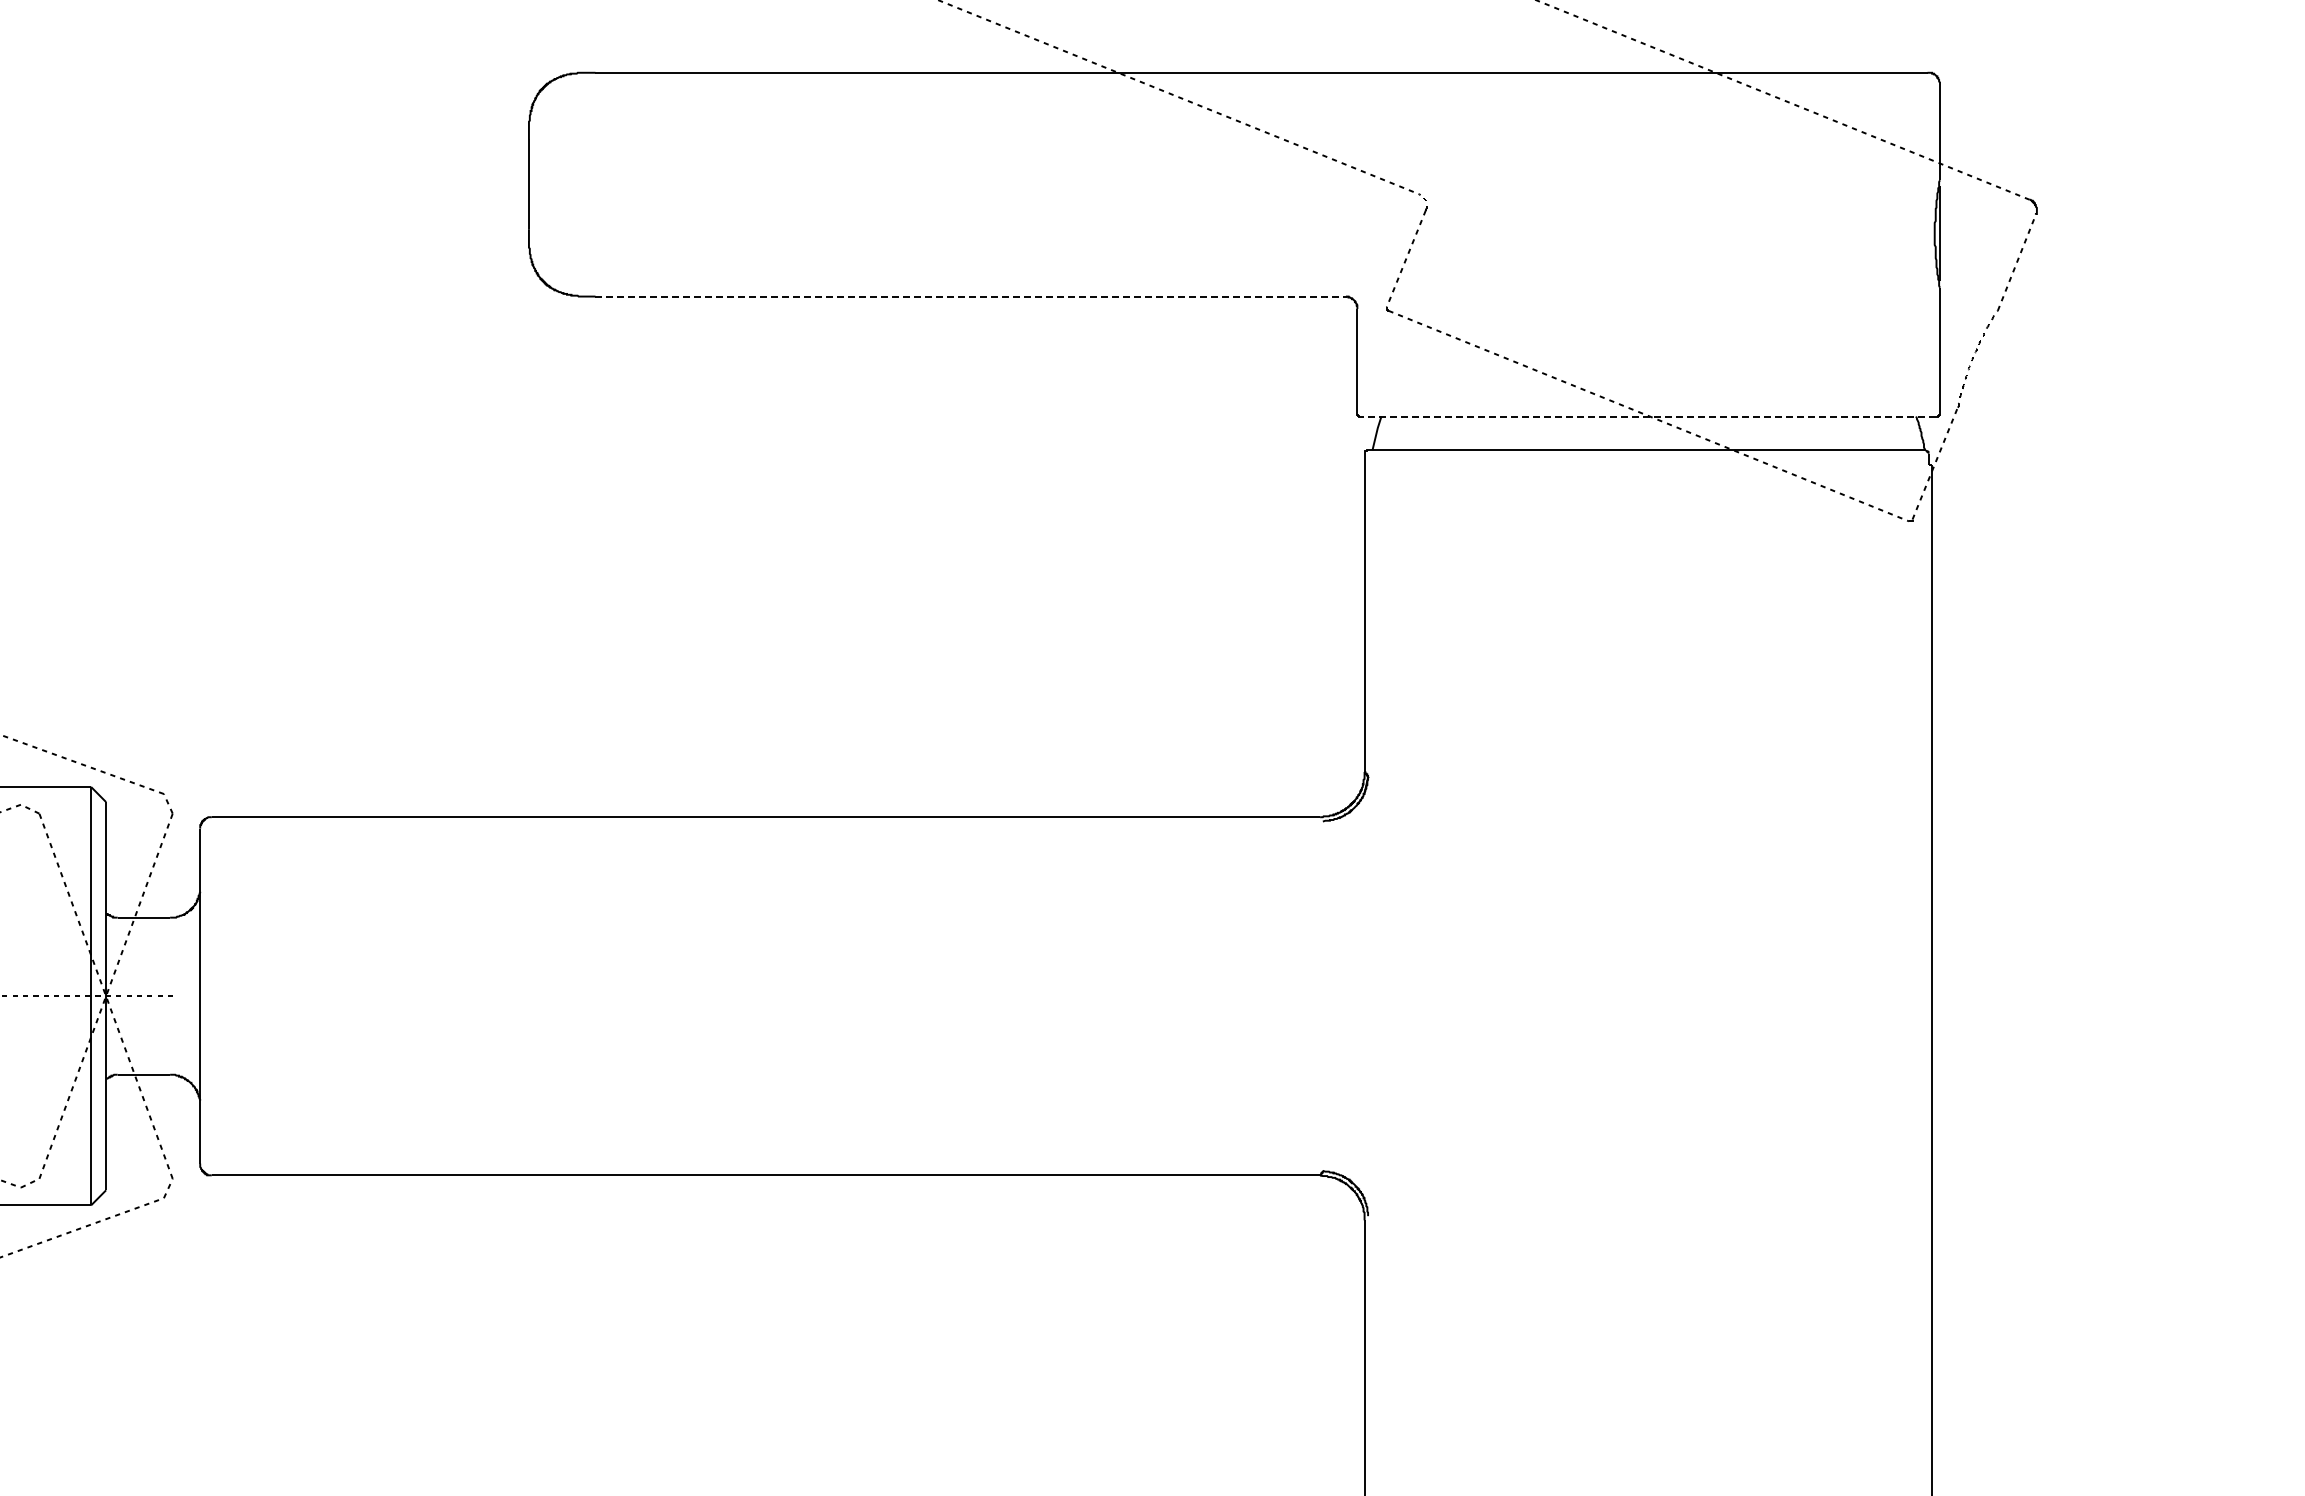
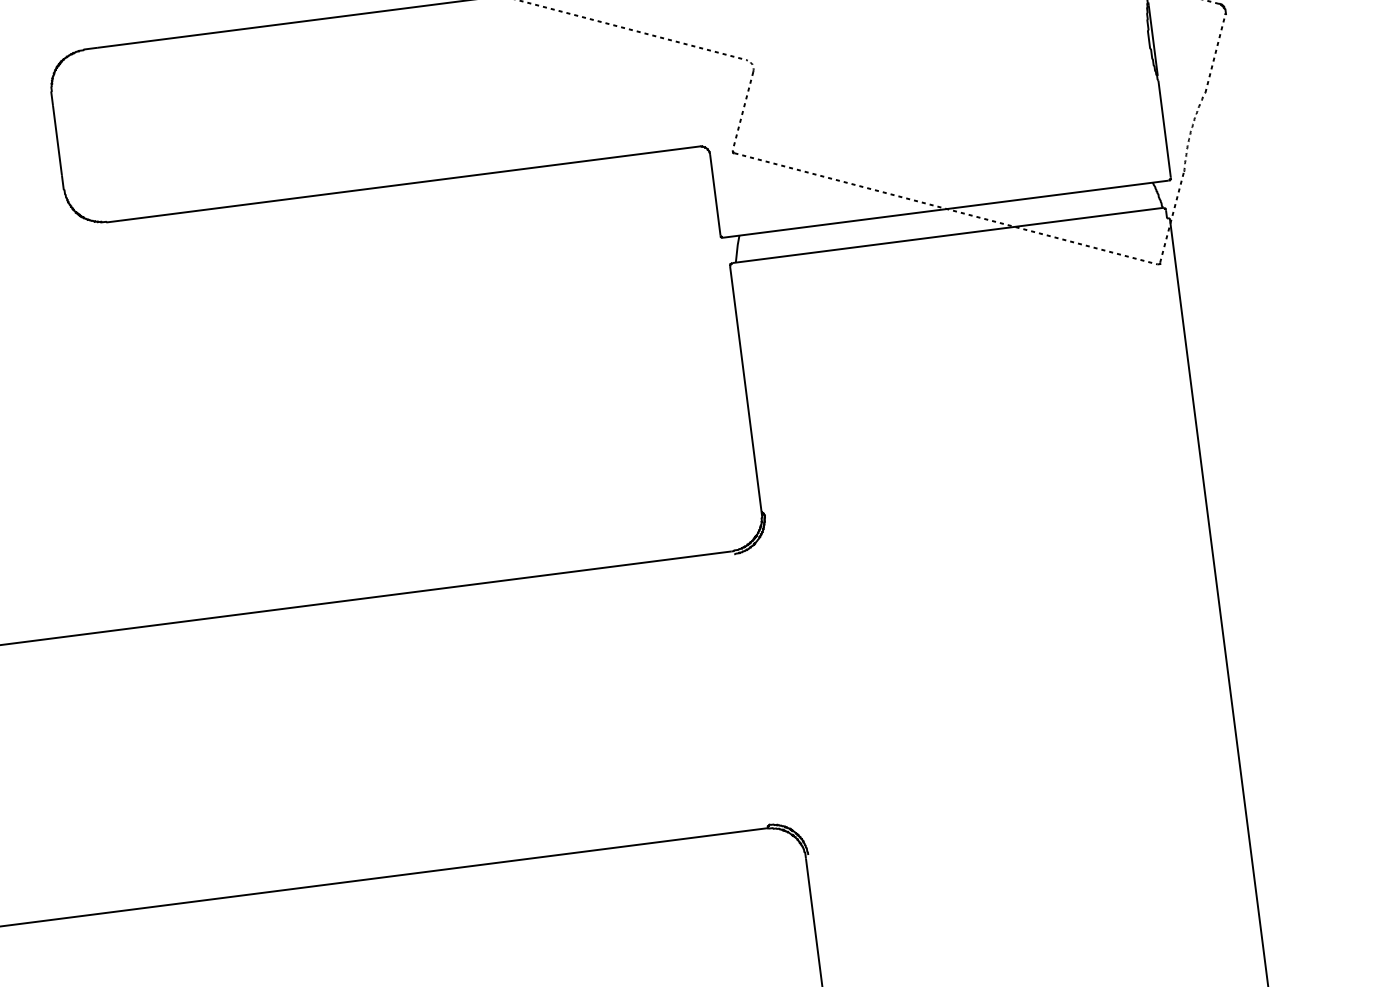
line: (971, 296) -> (410, 183), dashed -> solid
line: (1647, 416) -> (945, 209), dashed -> solid

